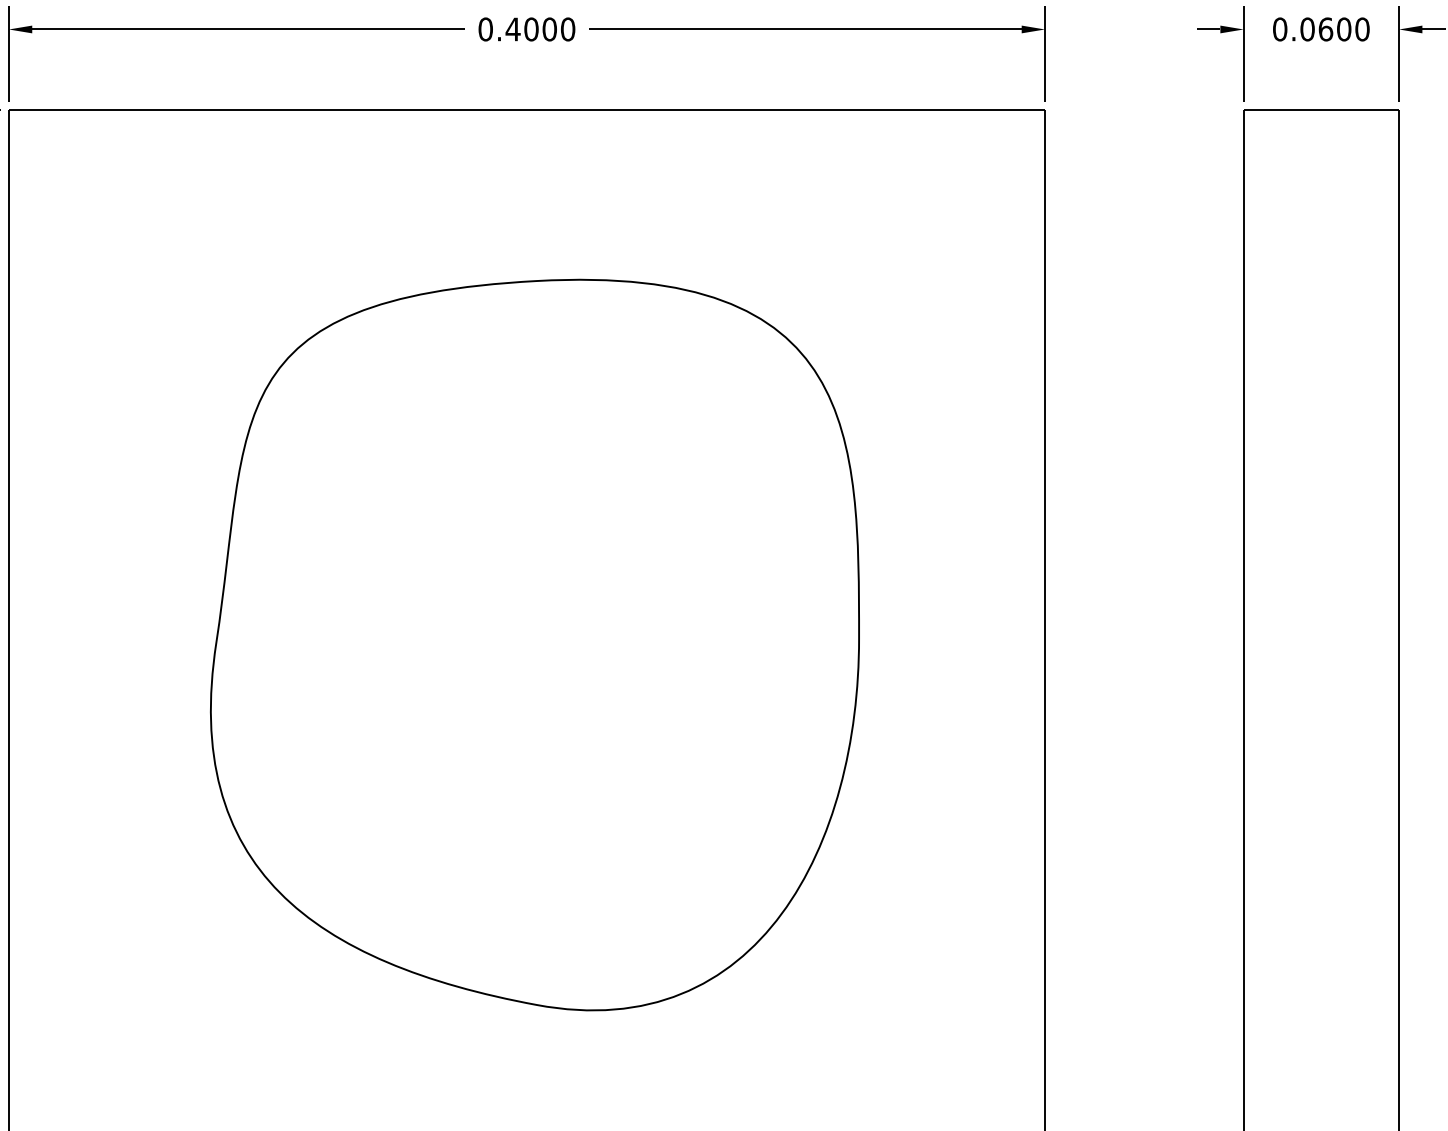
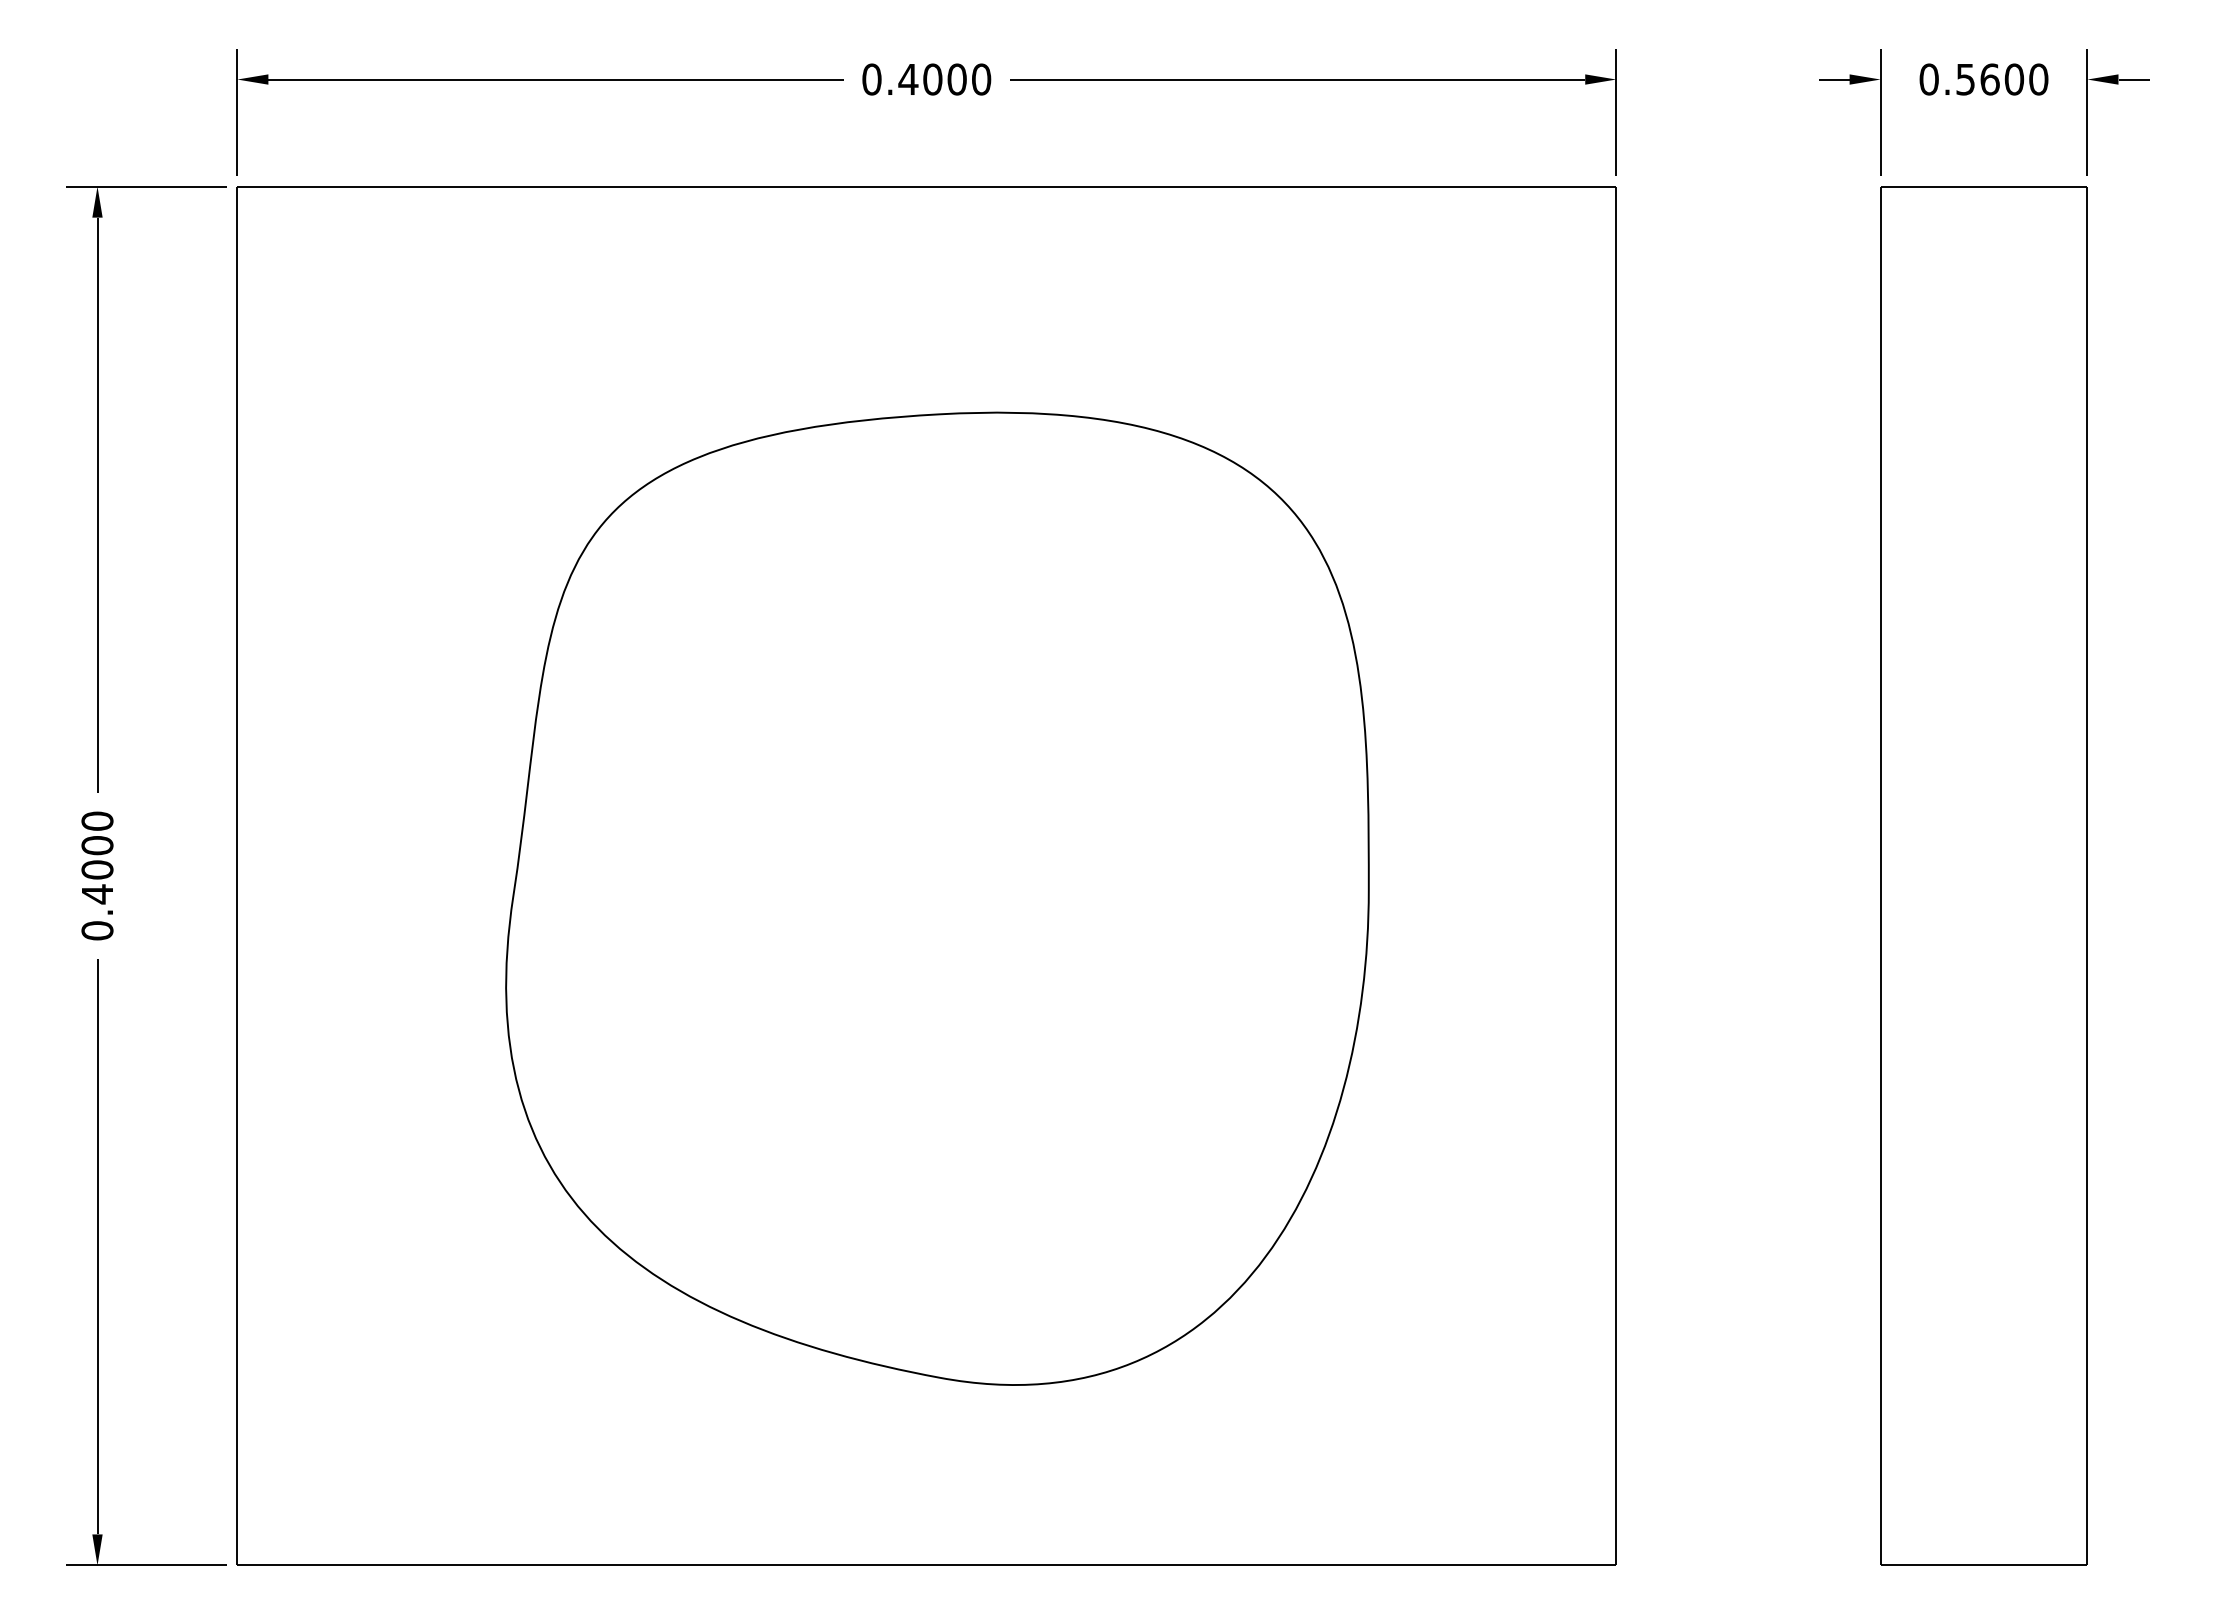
text: (1307, 29) -> (1965, 79), 0.0600 -> 0.5600

